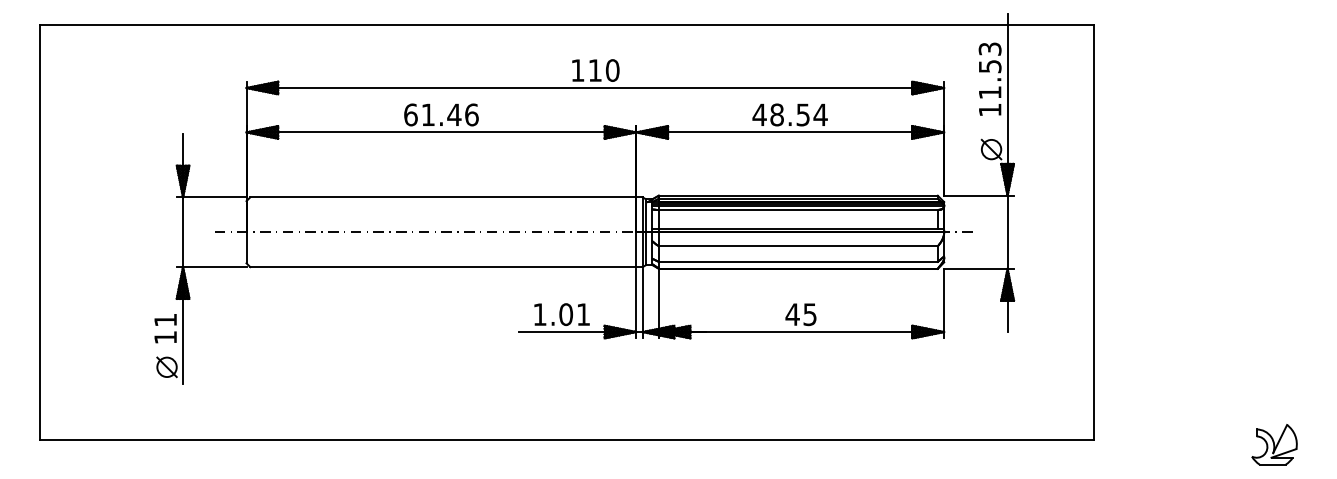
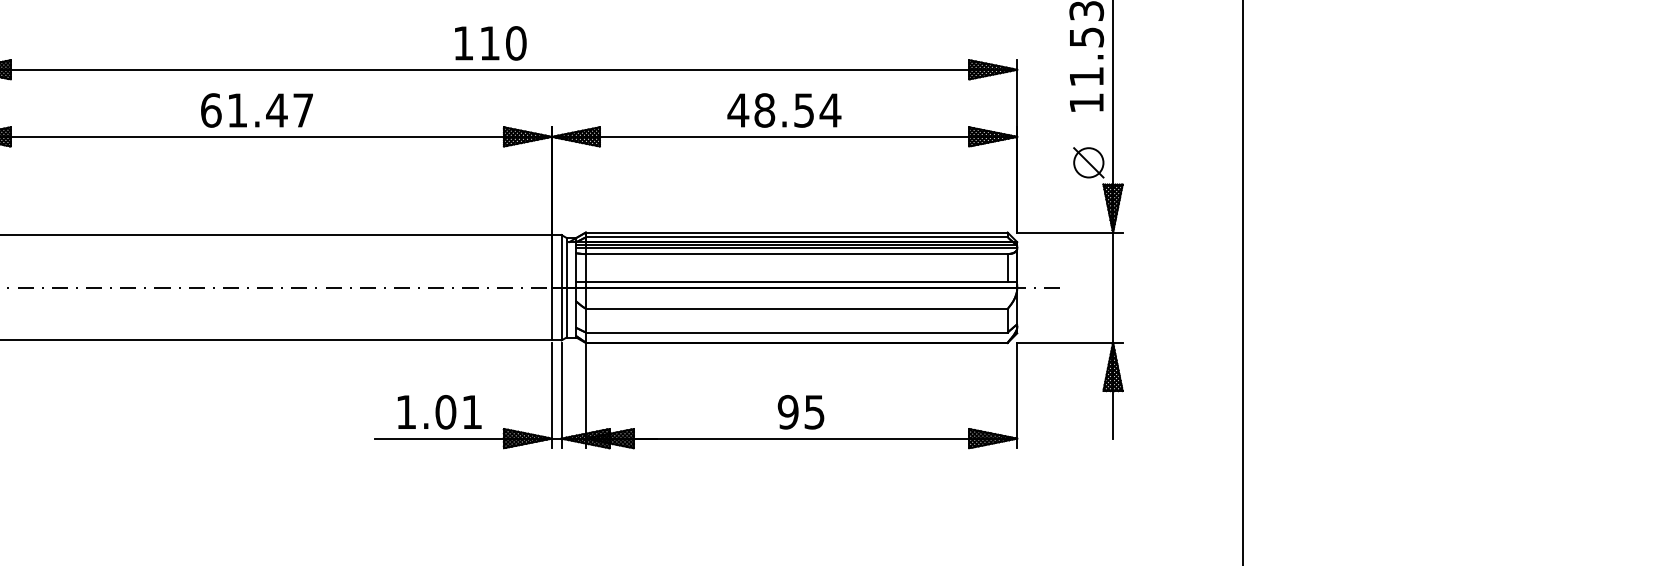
text: (471, 114) -> (302, 109), 61.46 -> 61.47
text: (792, 314) -> (787, 412), 45 -> 95

